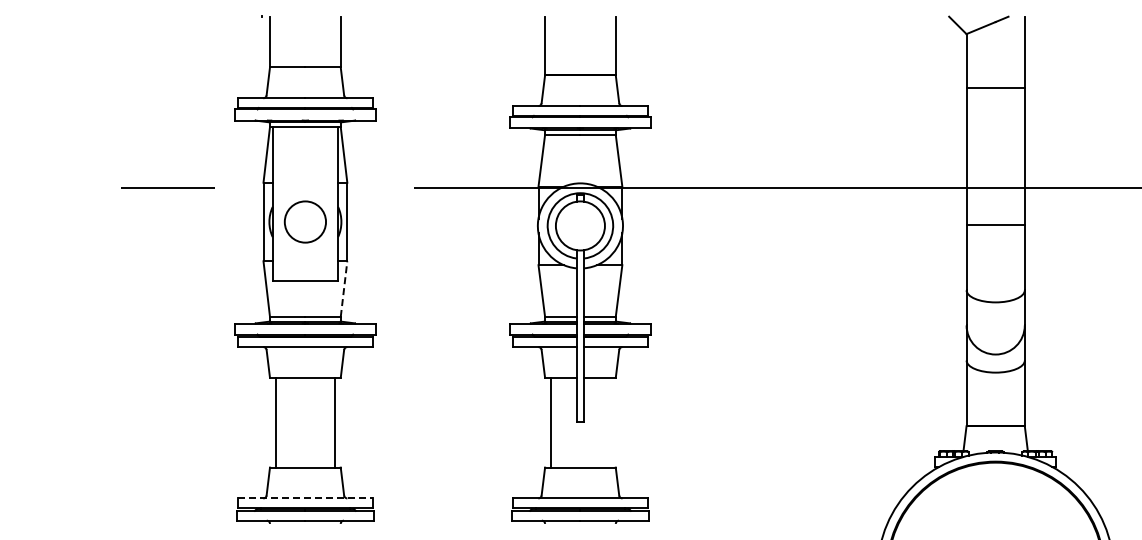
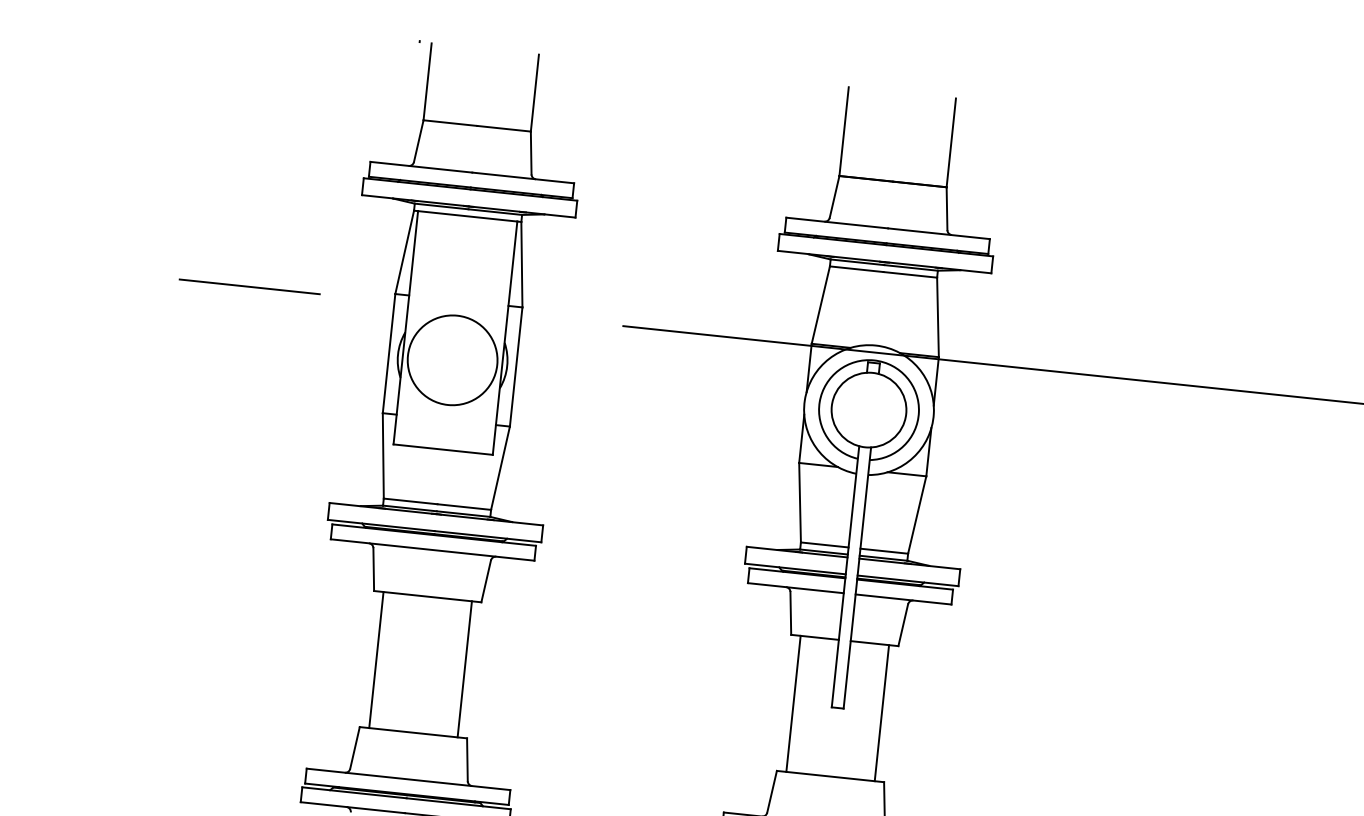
circle: (304, 221) -> (451, 359), size x1.43
line: (344, 288) -> (501, 467), dashed -> solid
line: (609, 422) -> (881, 712), added
line: (305, 498) -> (408, 779), dashed -> solid

